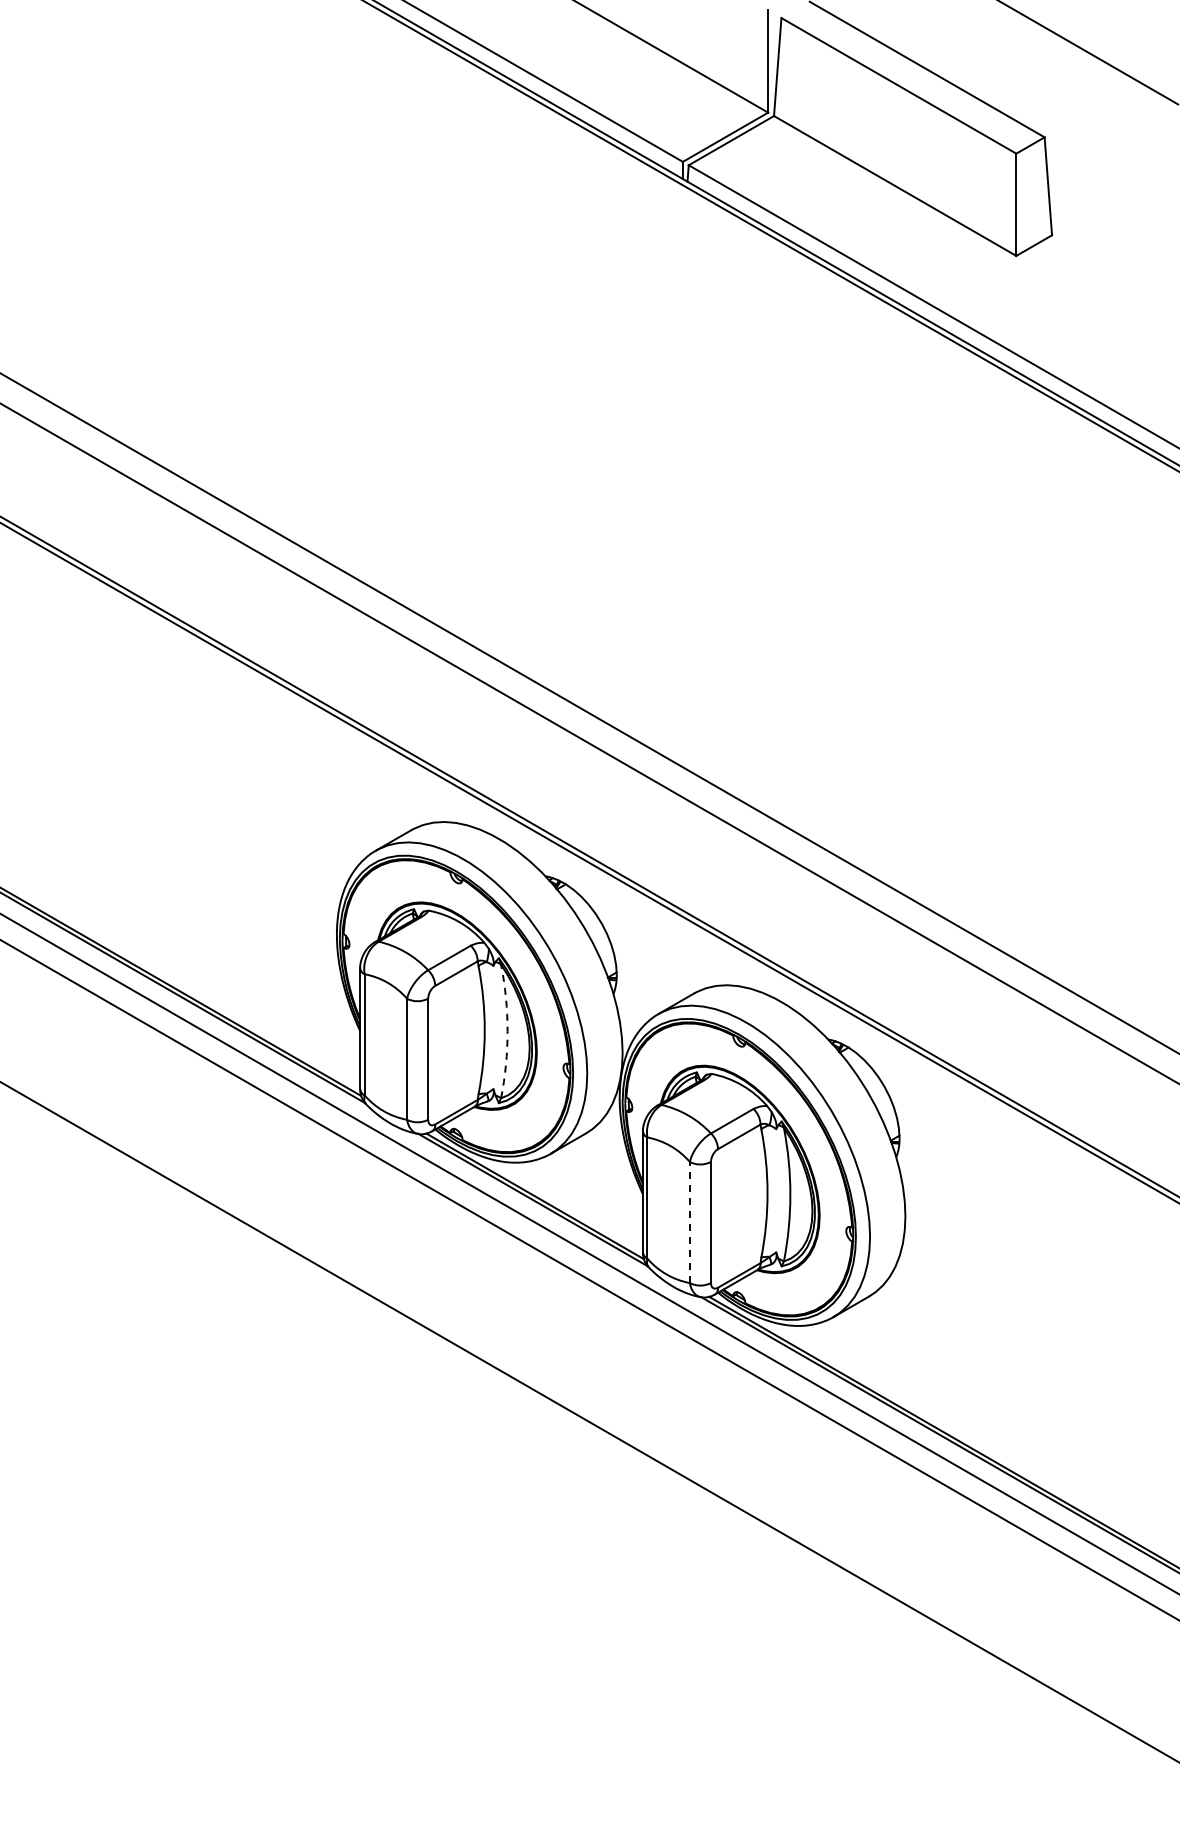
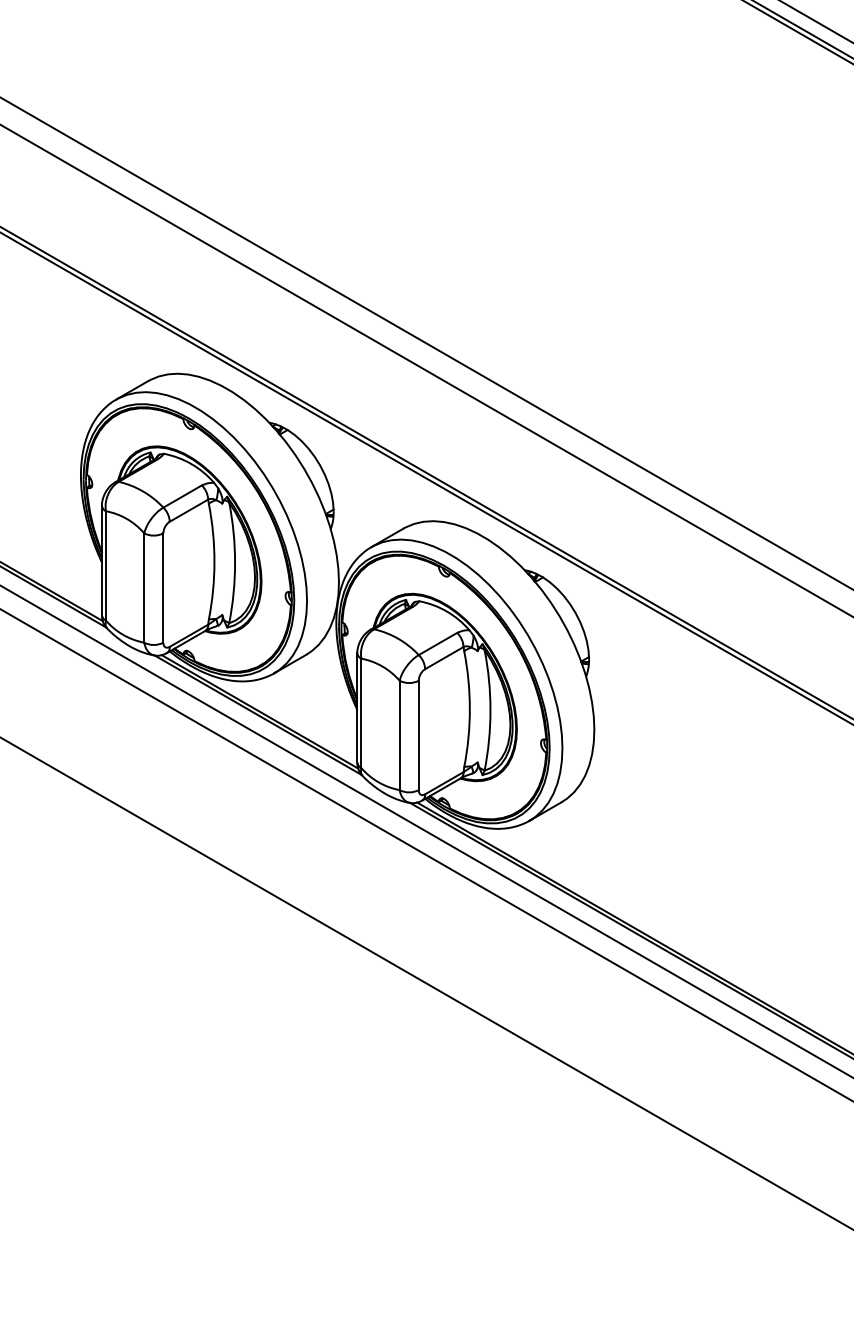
arc: (507, 1031) -> (235, 562), dashed -> solid
line: (689, 1222) -> (399, 735), dashed -> solid

